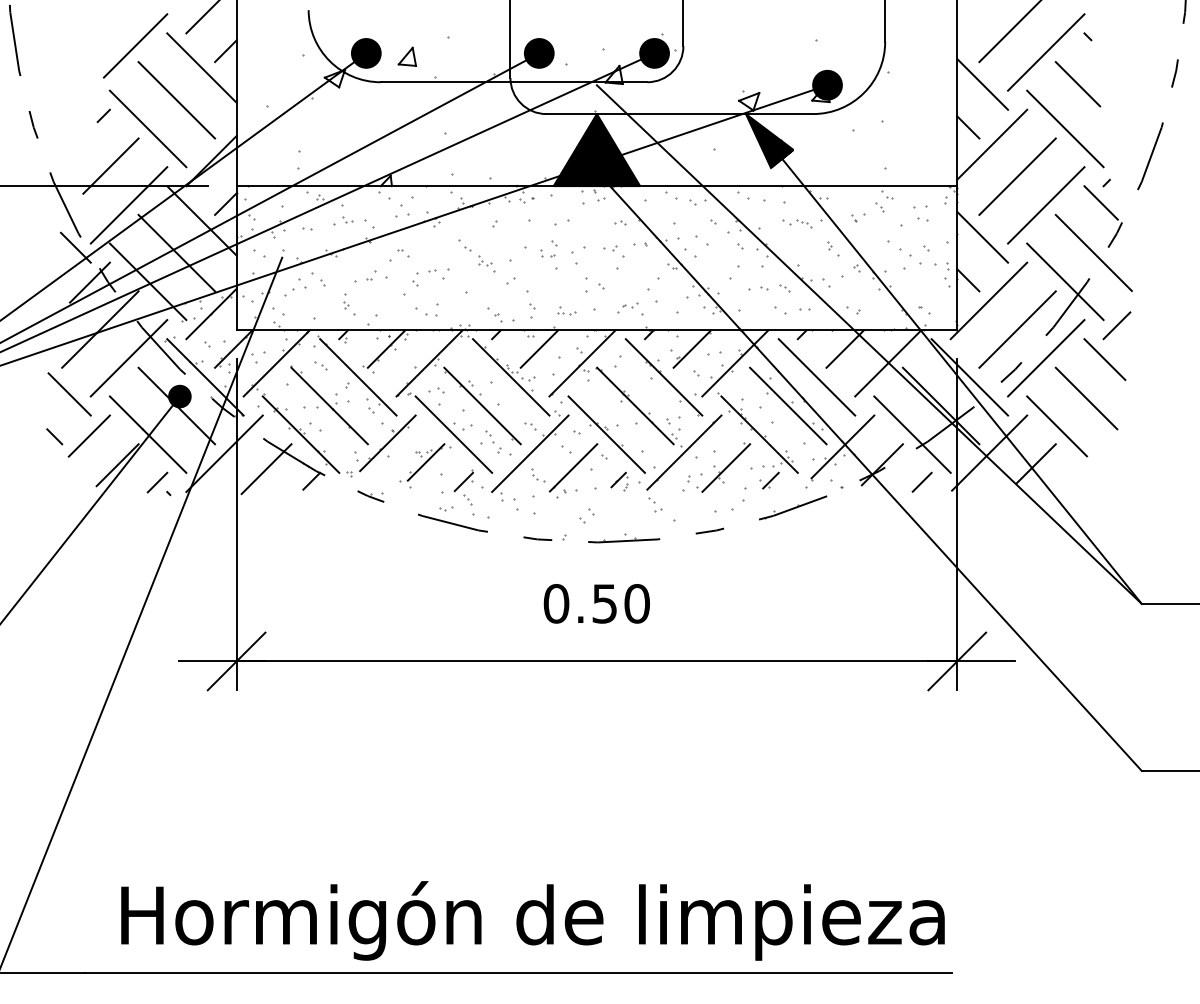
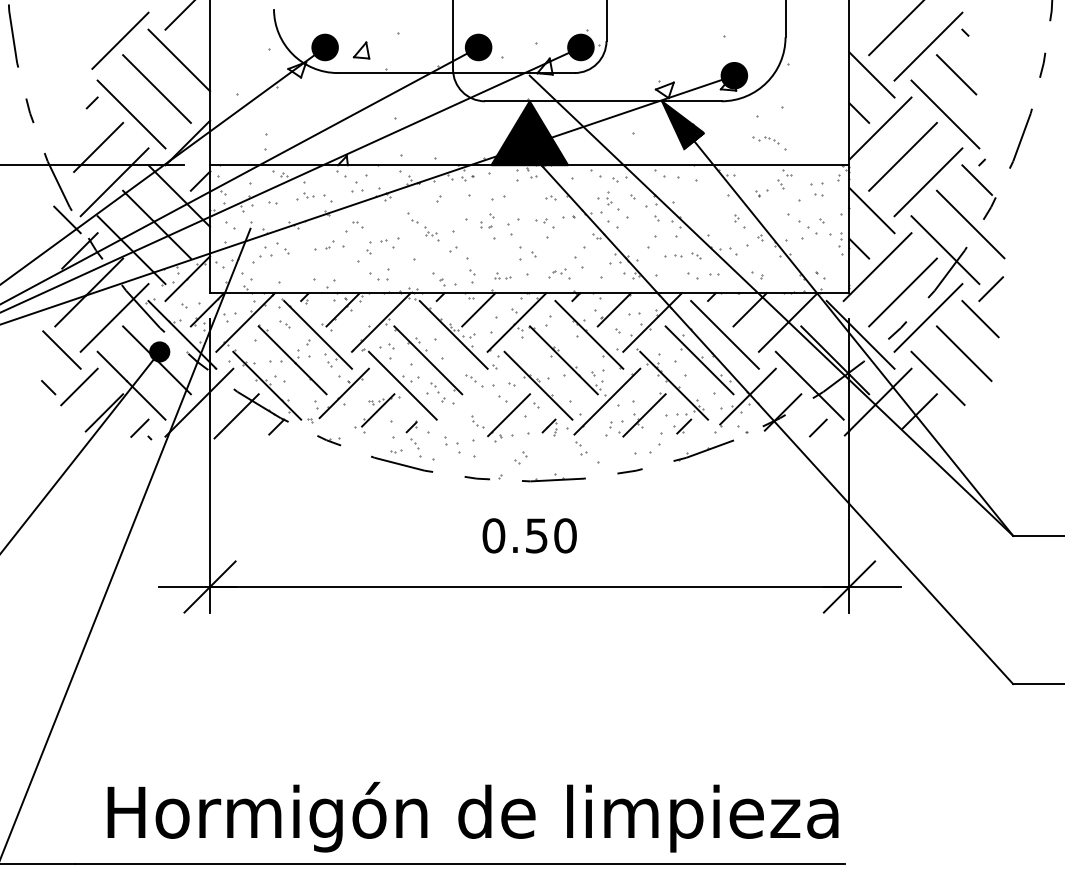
line: (225, 51) -> (200, 45), removed
part: (797, 223) -> (765, 139), moved
part: (346, 301) -> (609, 198), moved
line: (530, 453) -> (470, 402), removed
part: (463, 480) -> (411, 426), size x0.6

